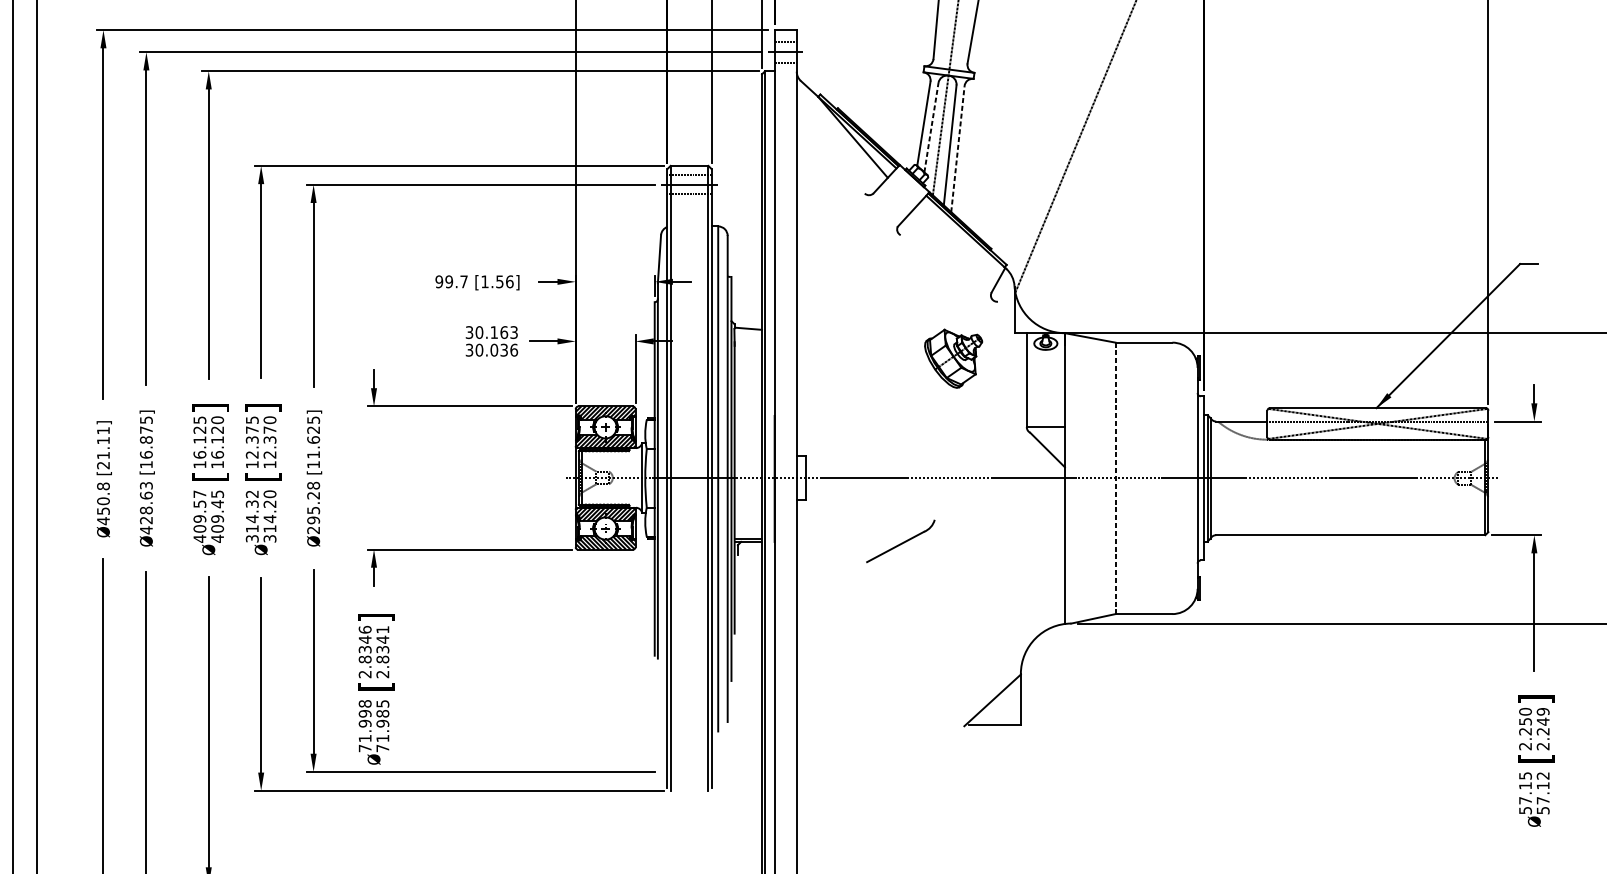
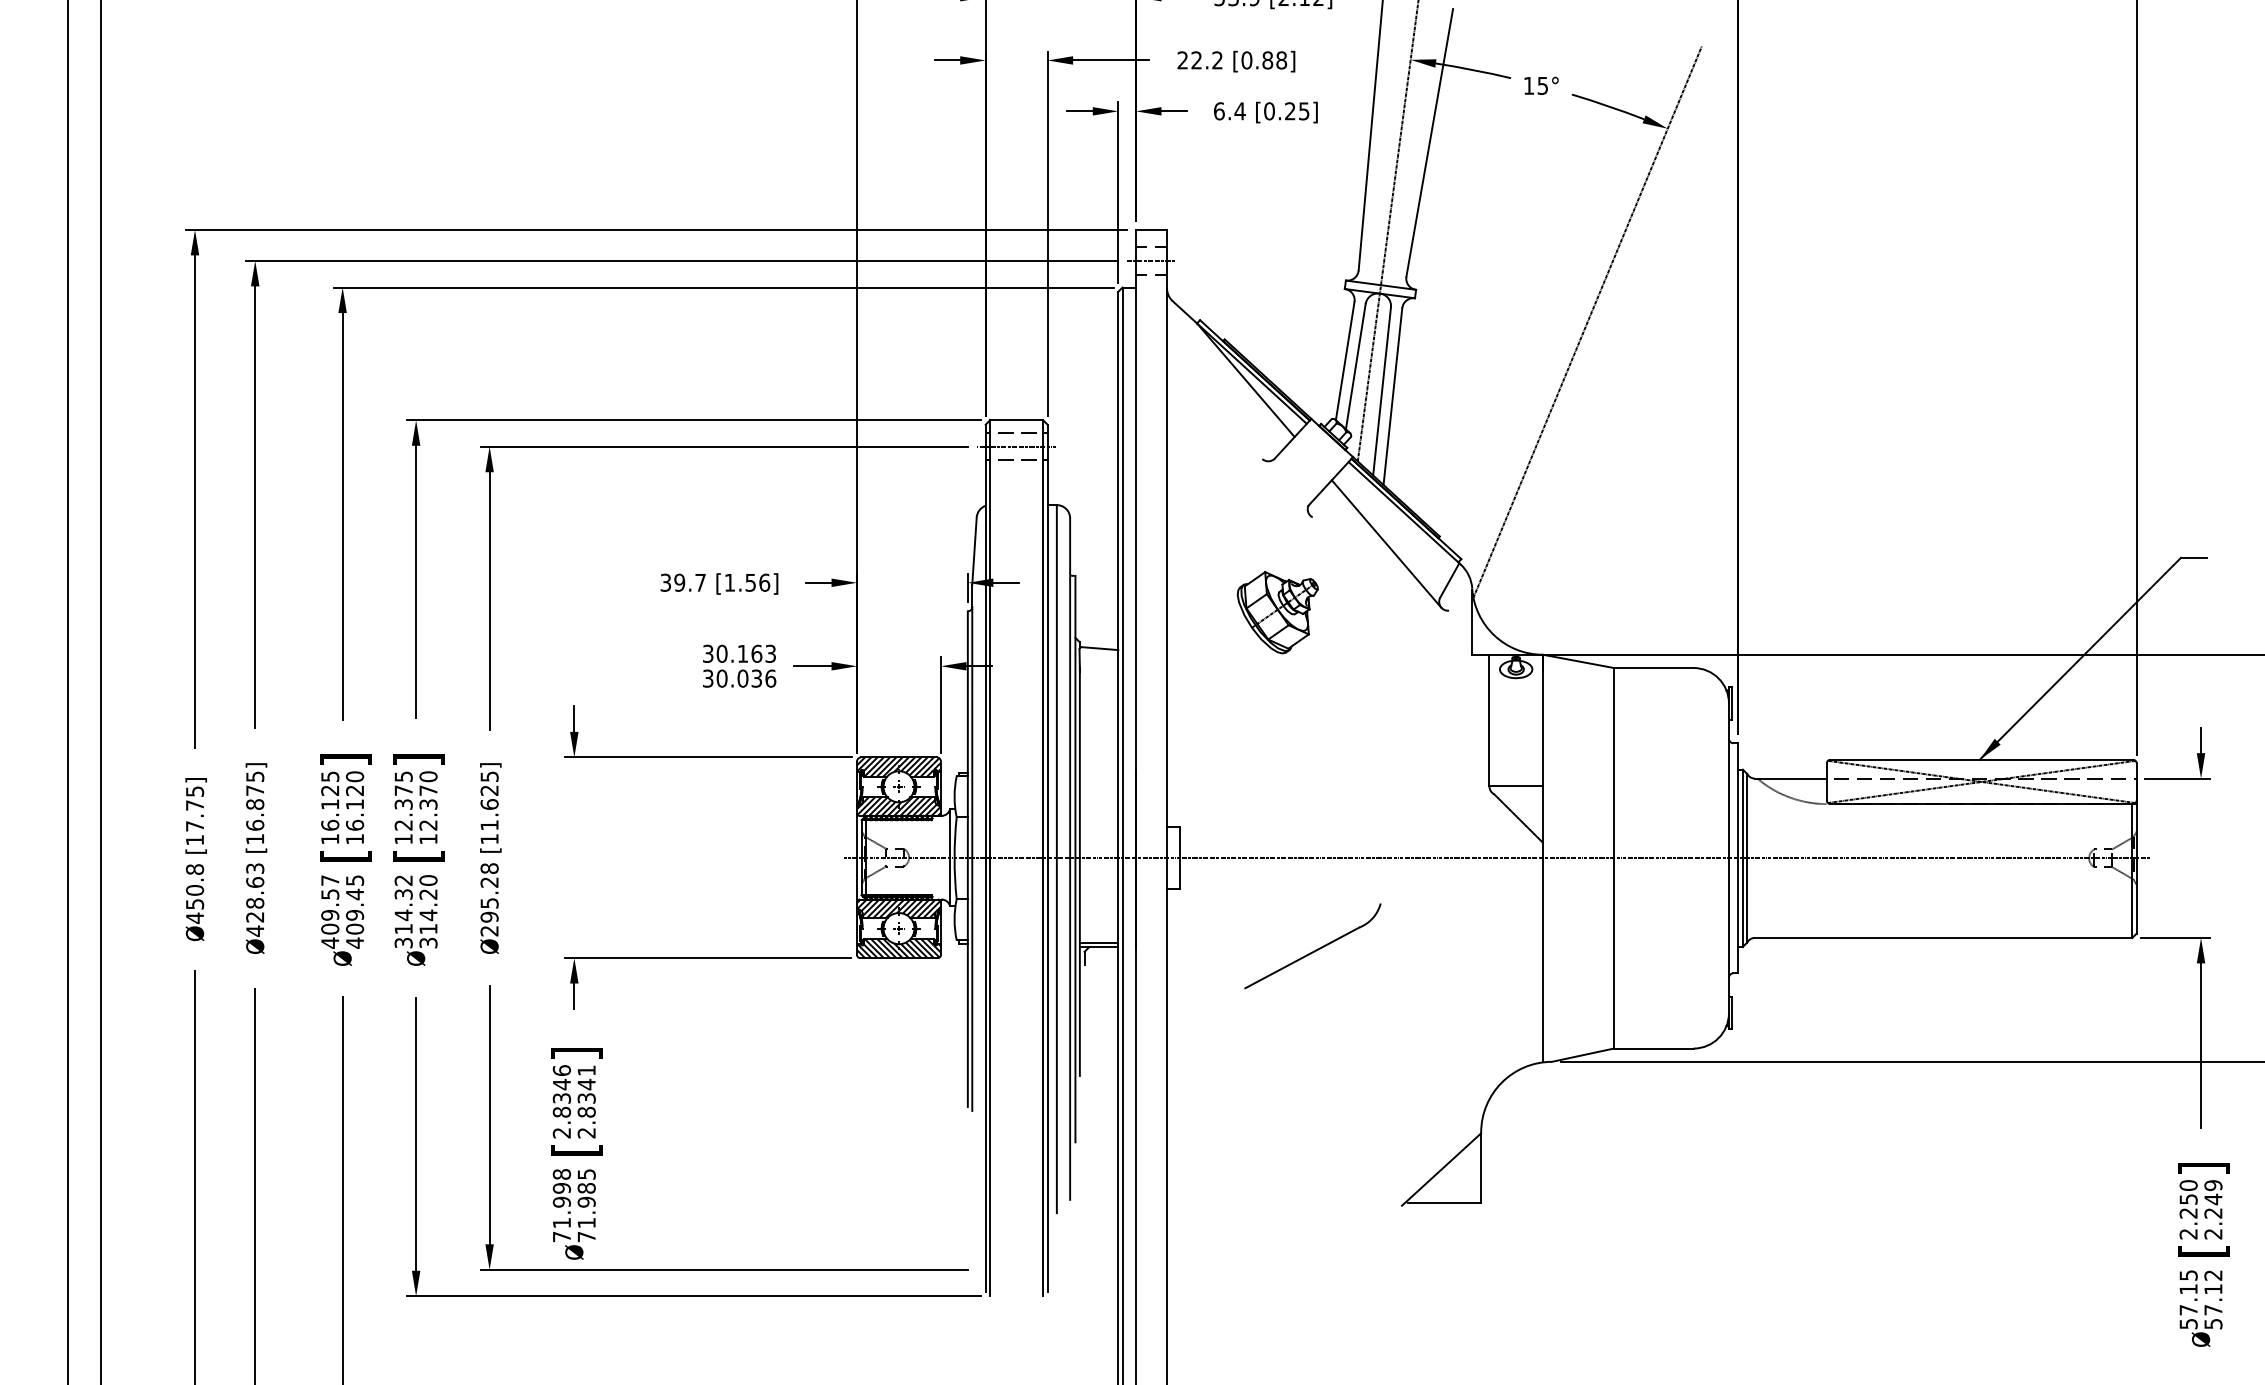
line: (931, 127) -> (1355, 366), dashed -> solid
line: (957, 148) -> (1392, 396), dashed -> solid
line: (953, 253) -> (1386, 543), added
text: (439, 281) -> (665, 582), 99.7 -> 39.7
part: (953, 358) -> (1277, 612), moved
text: (103, 447) -> (194, 815), [21.11] -> [17.75]
line: (1115, 478) -> (1613, 858), dashed -> solid
part: (900, 541) -> (1312, 946), size x1.43

